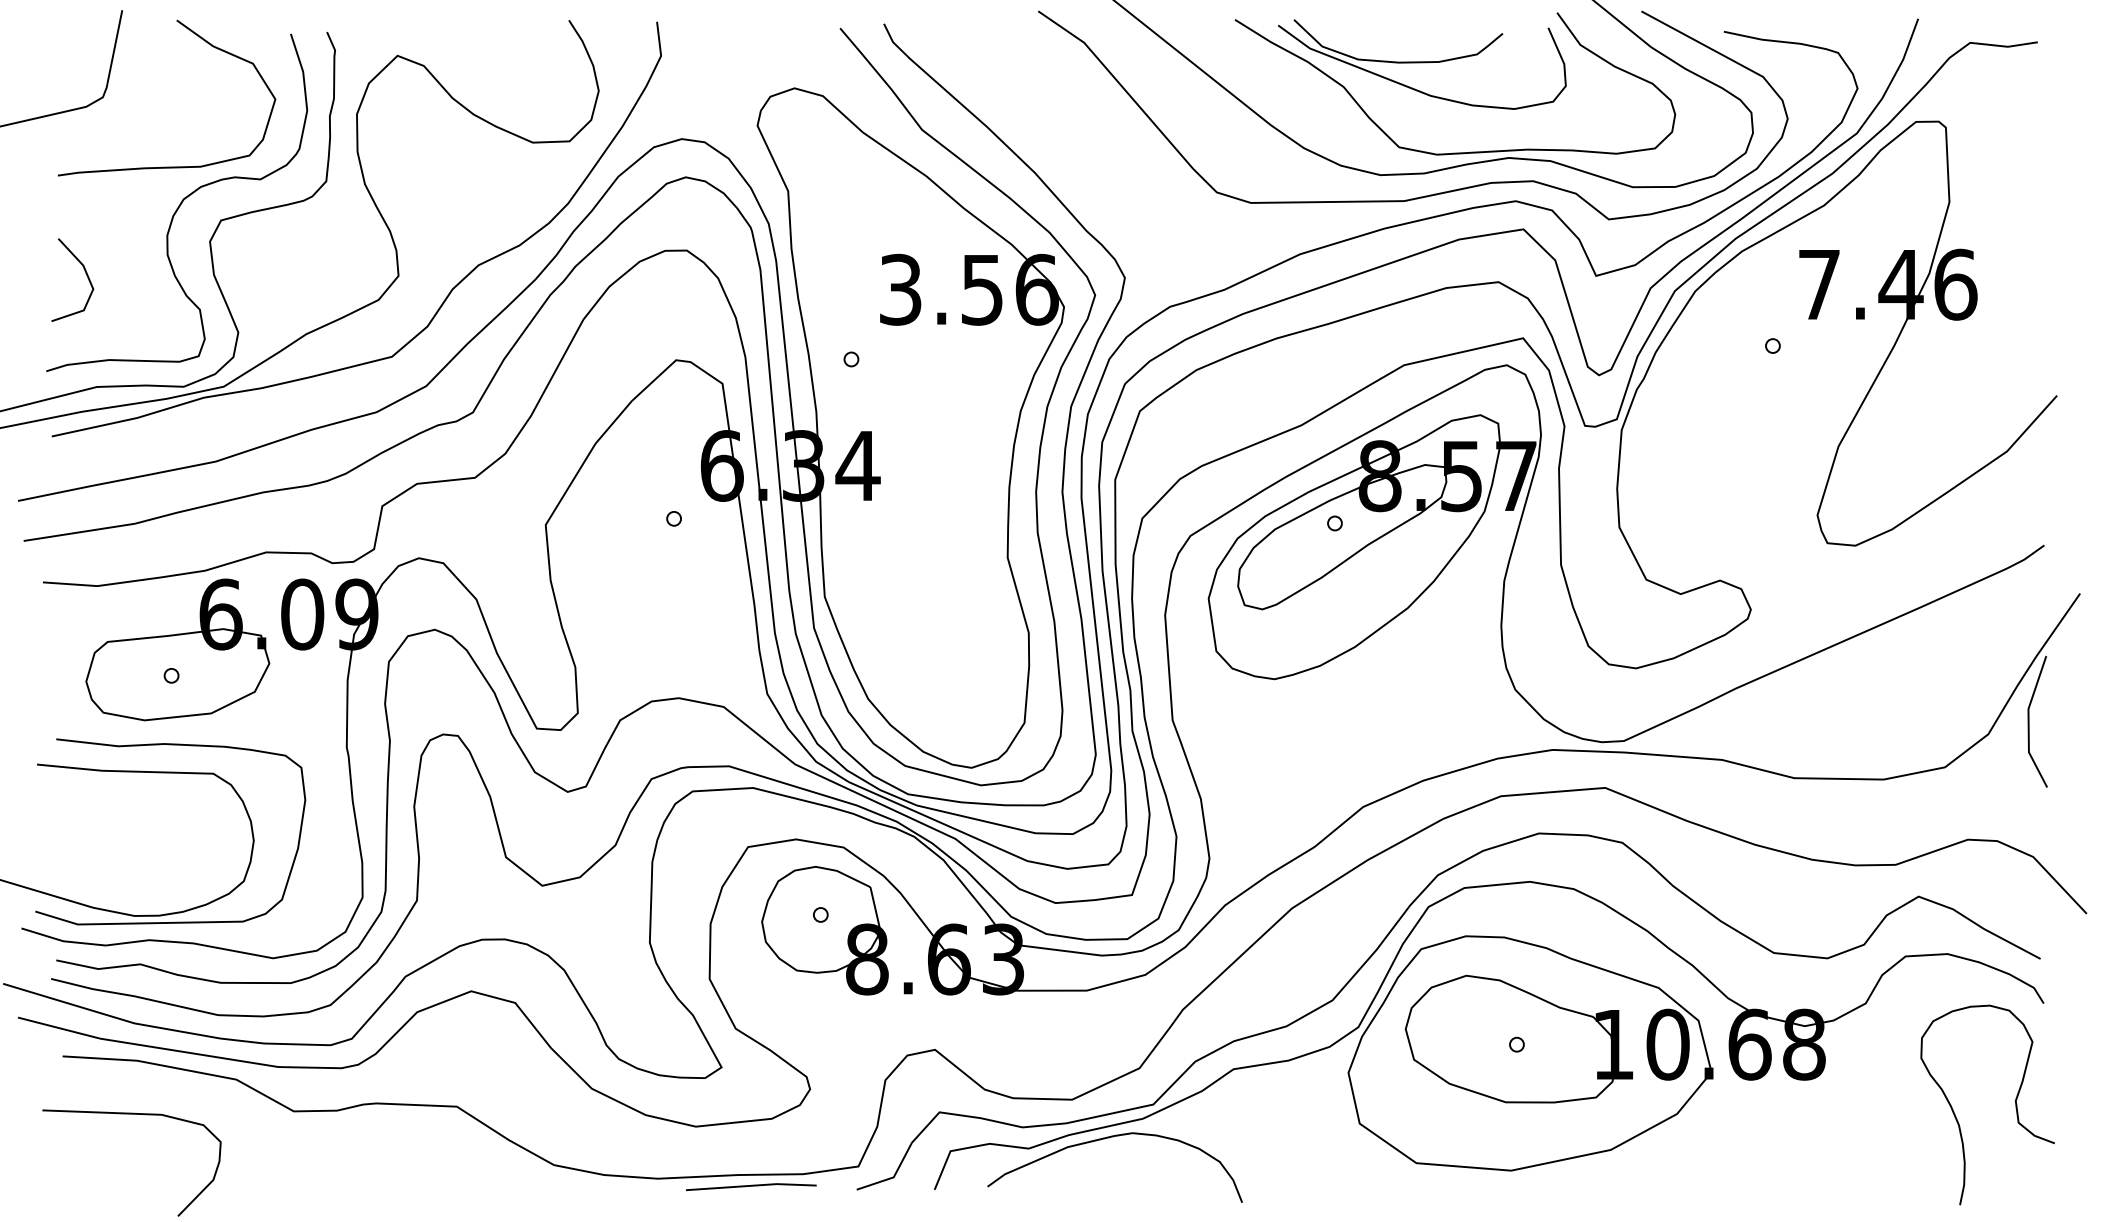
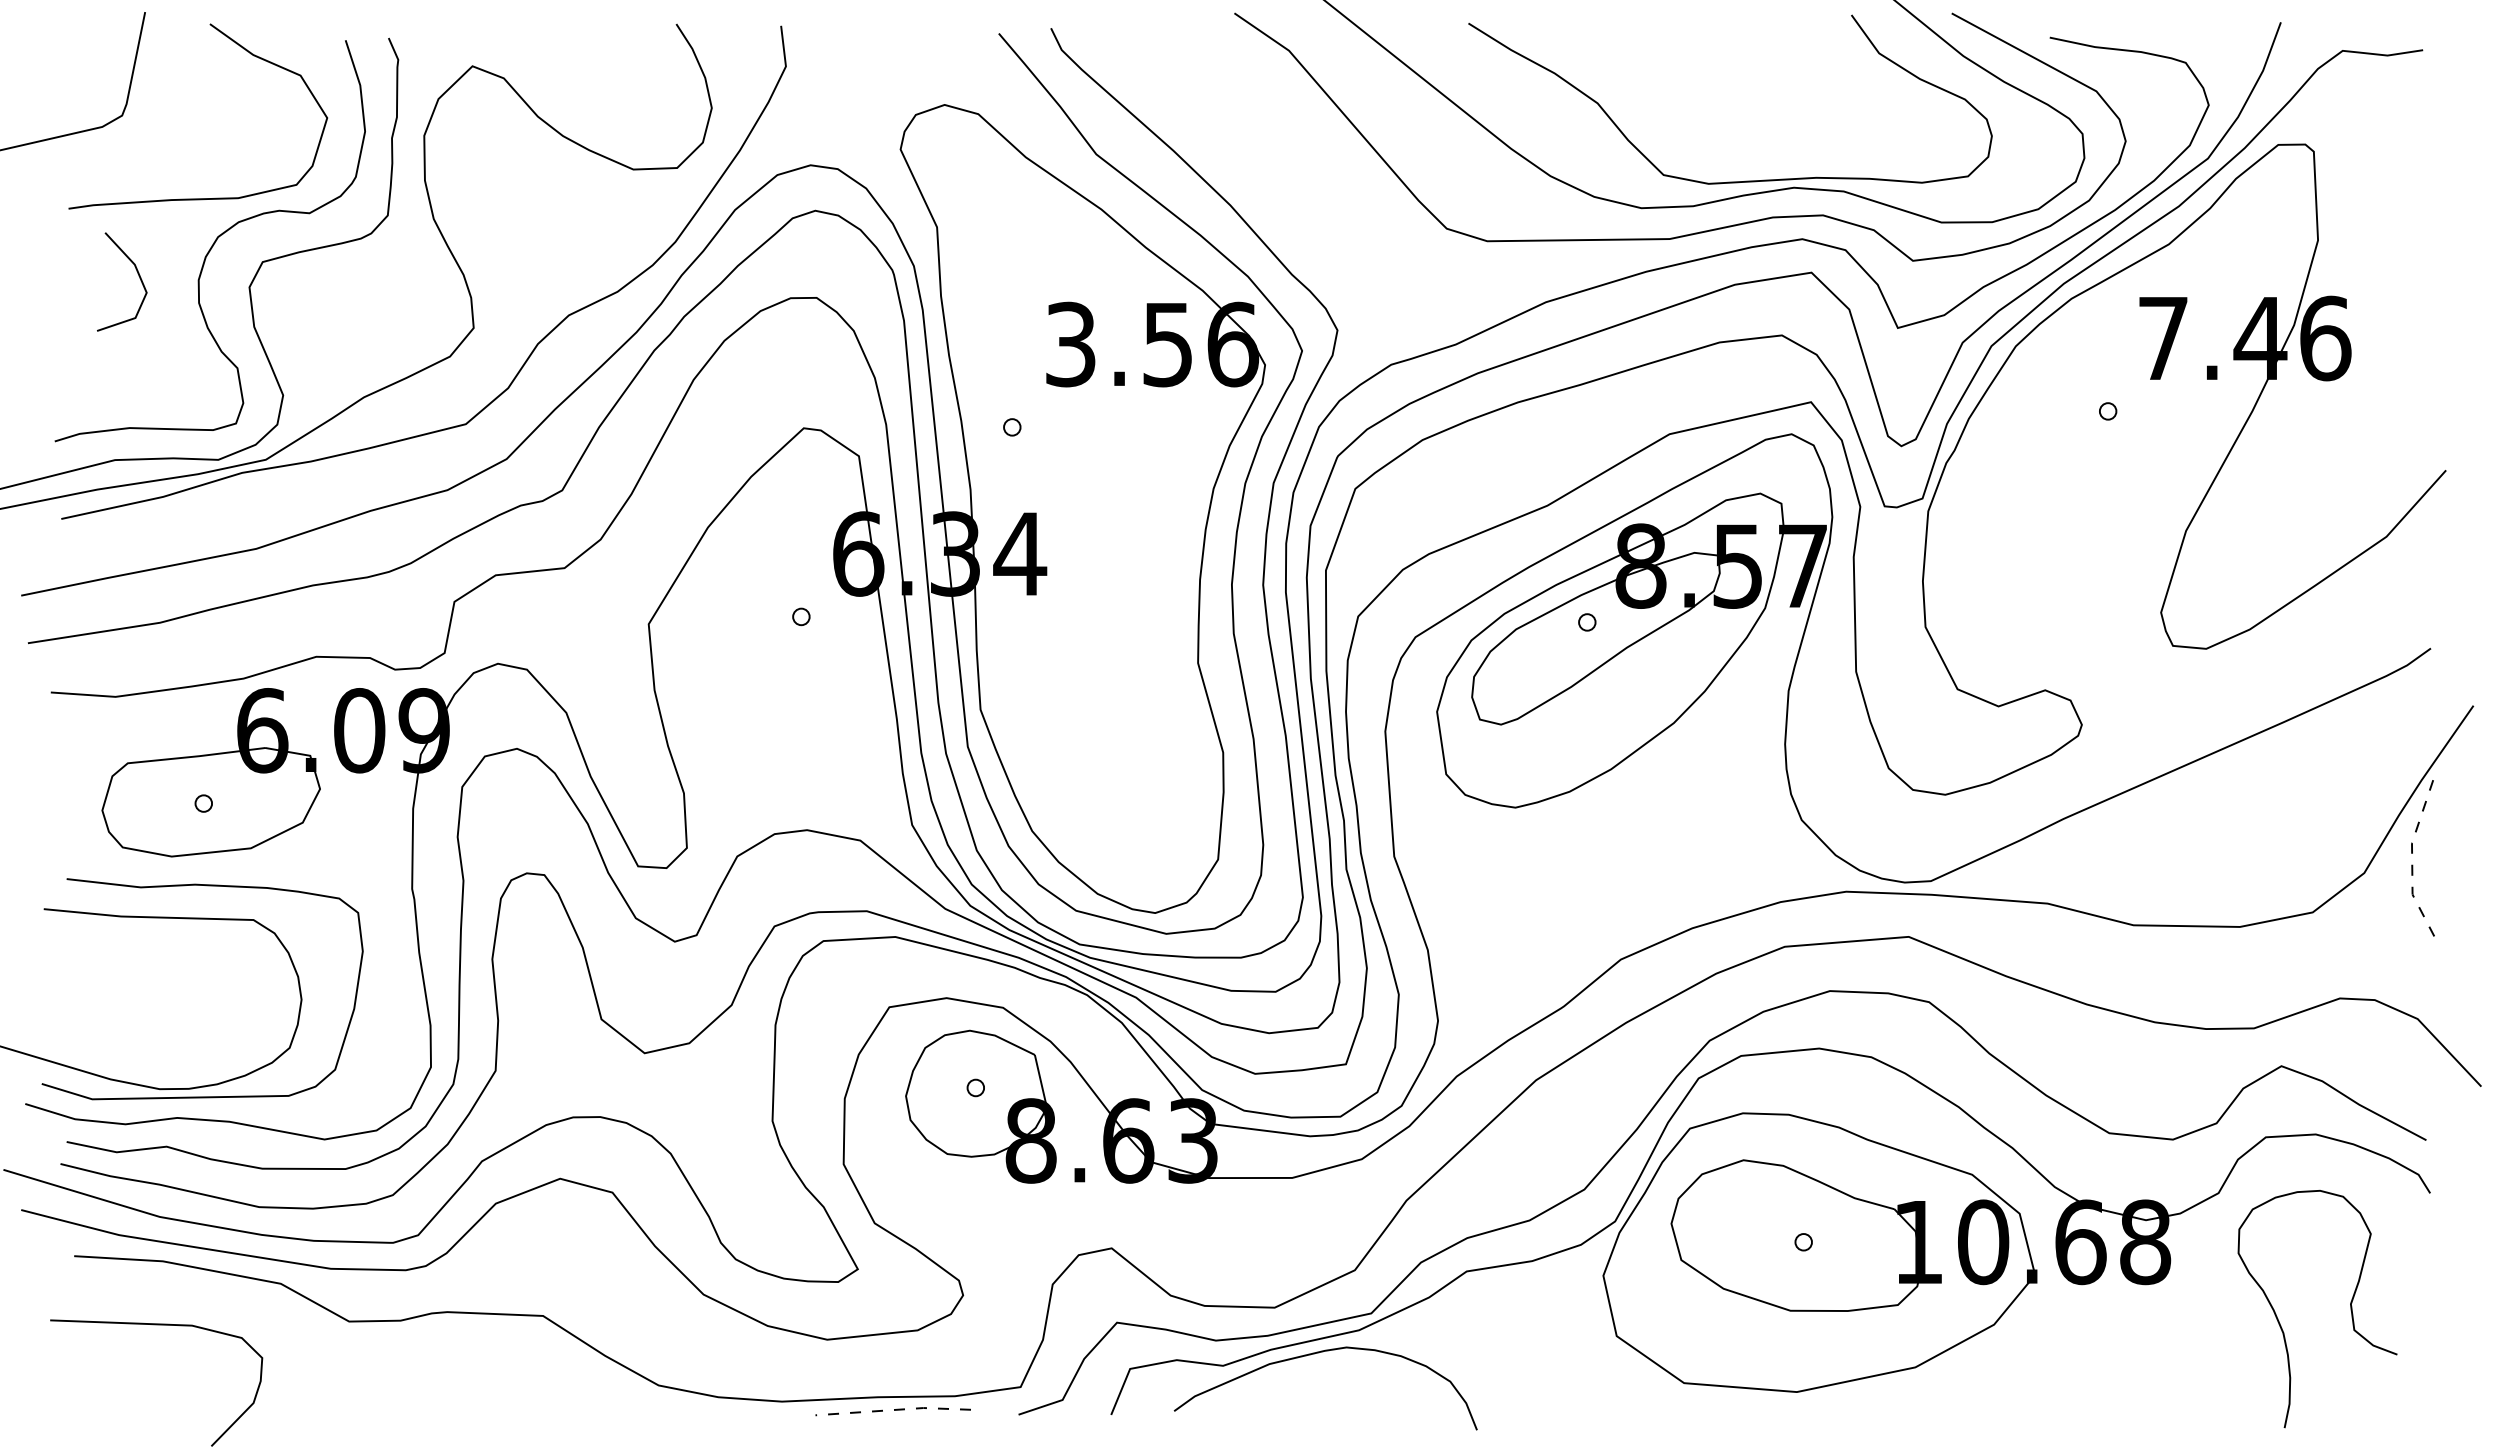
part: (1421, 64) -> (1690, 76), removed
line: (86, 275) -> (138, 276), moved
line: (2028, 722) -> (2412, 859), solid -> dashed
curve: (2015, 1104) -> (2350, 1308), moved
line: (751, 1186) -> (893, 1410), solid -> dashed

